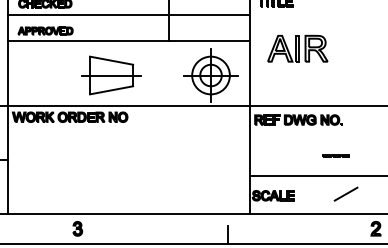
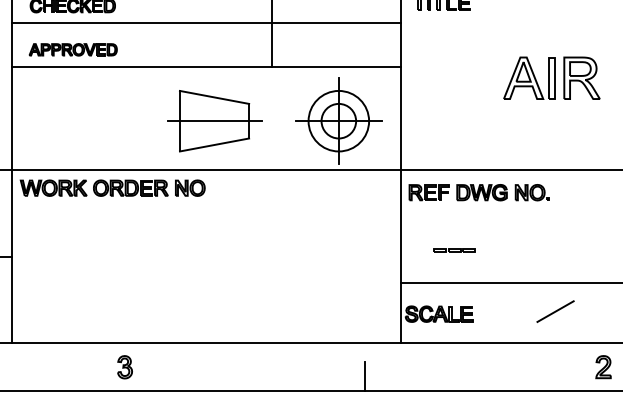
part: (297, 48) -> (551, 77), moved
part: (111, 75) -> (214, 121), moved
line: (335, 155) -> (453, 249), moved

